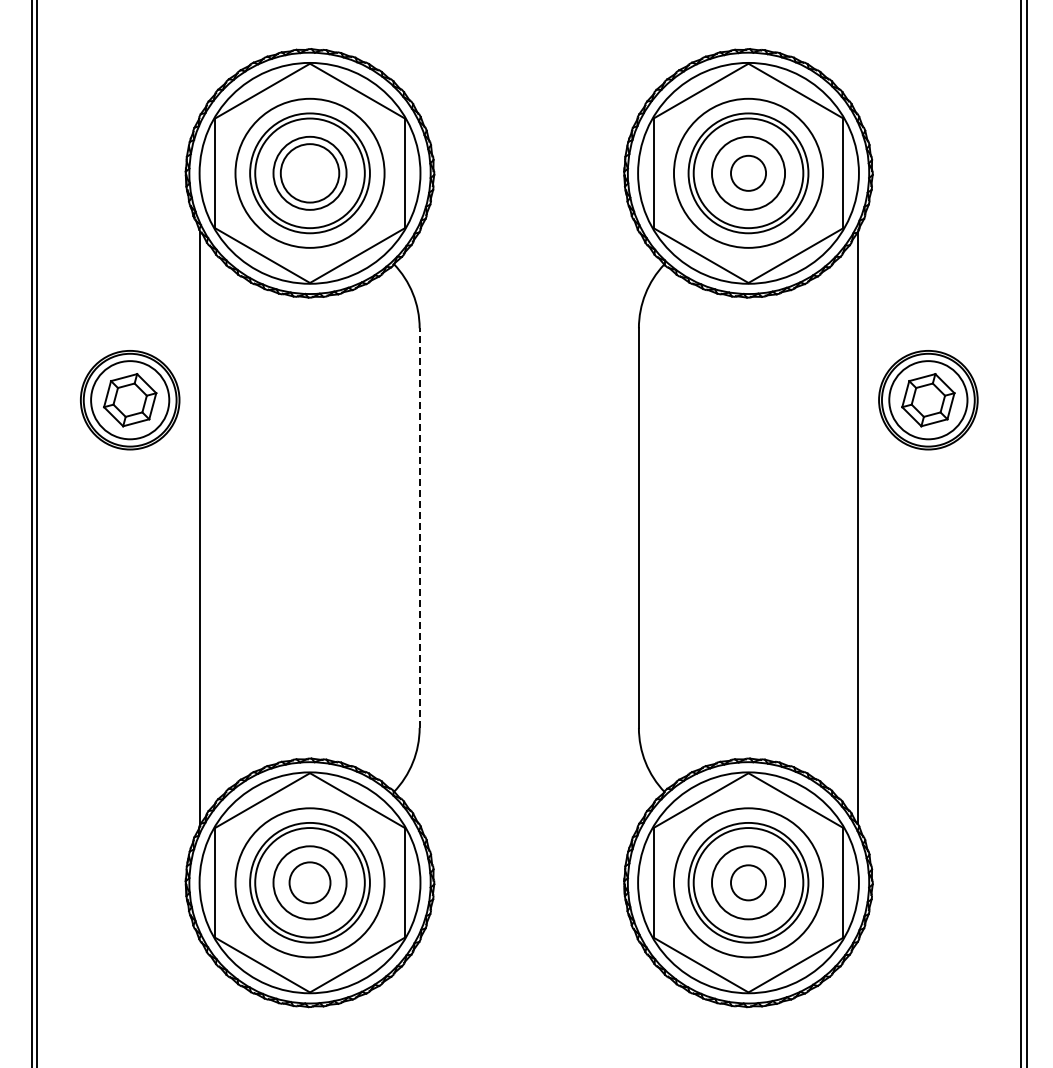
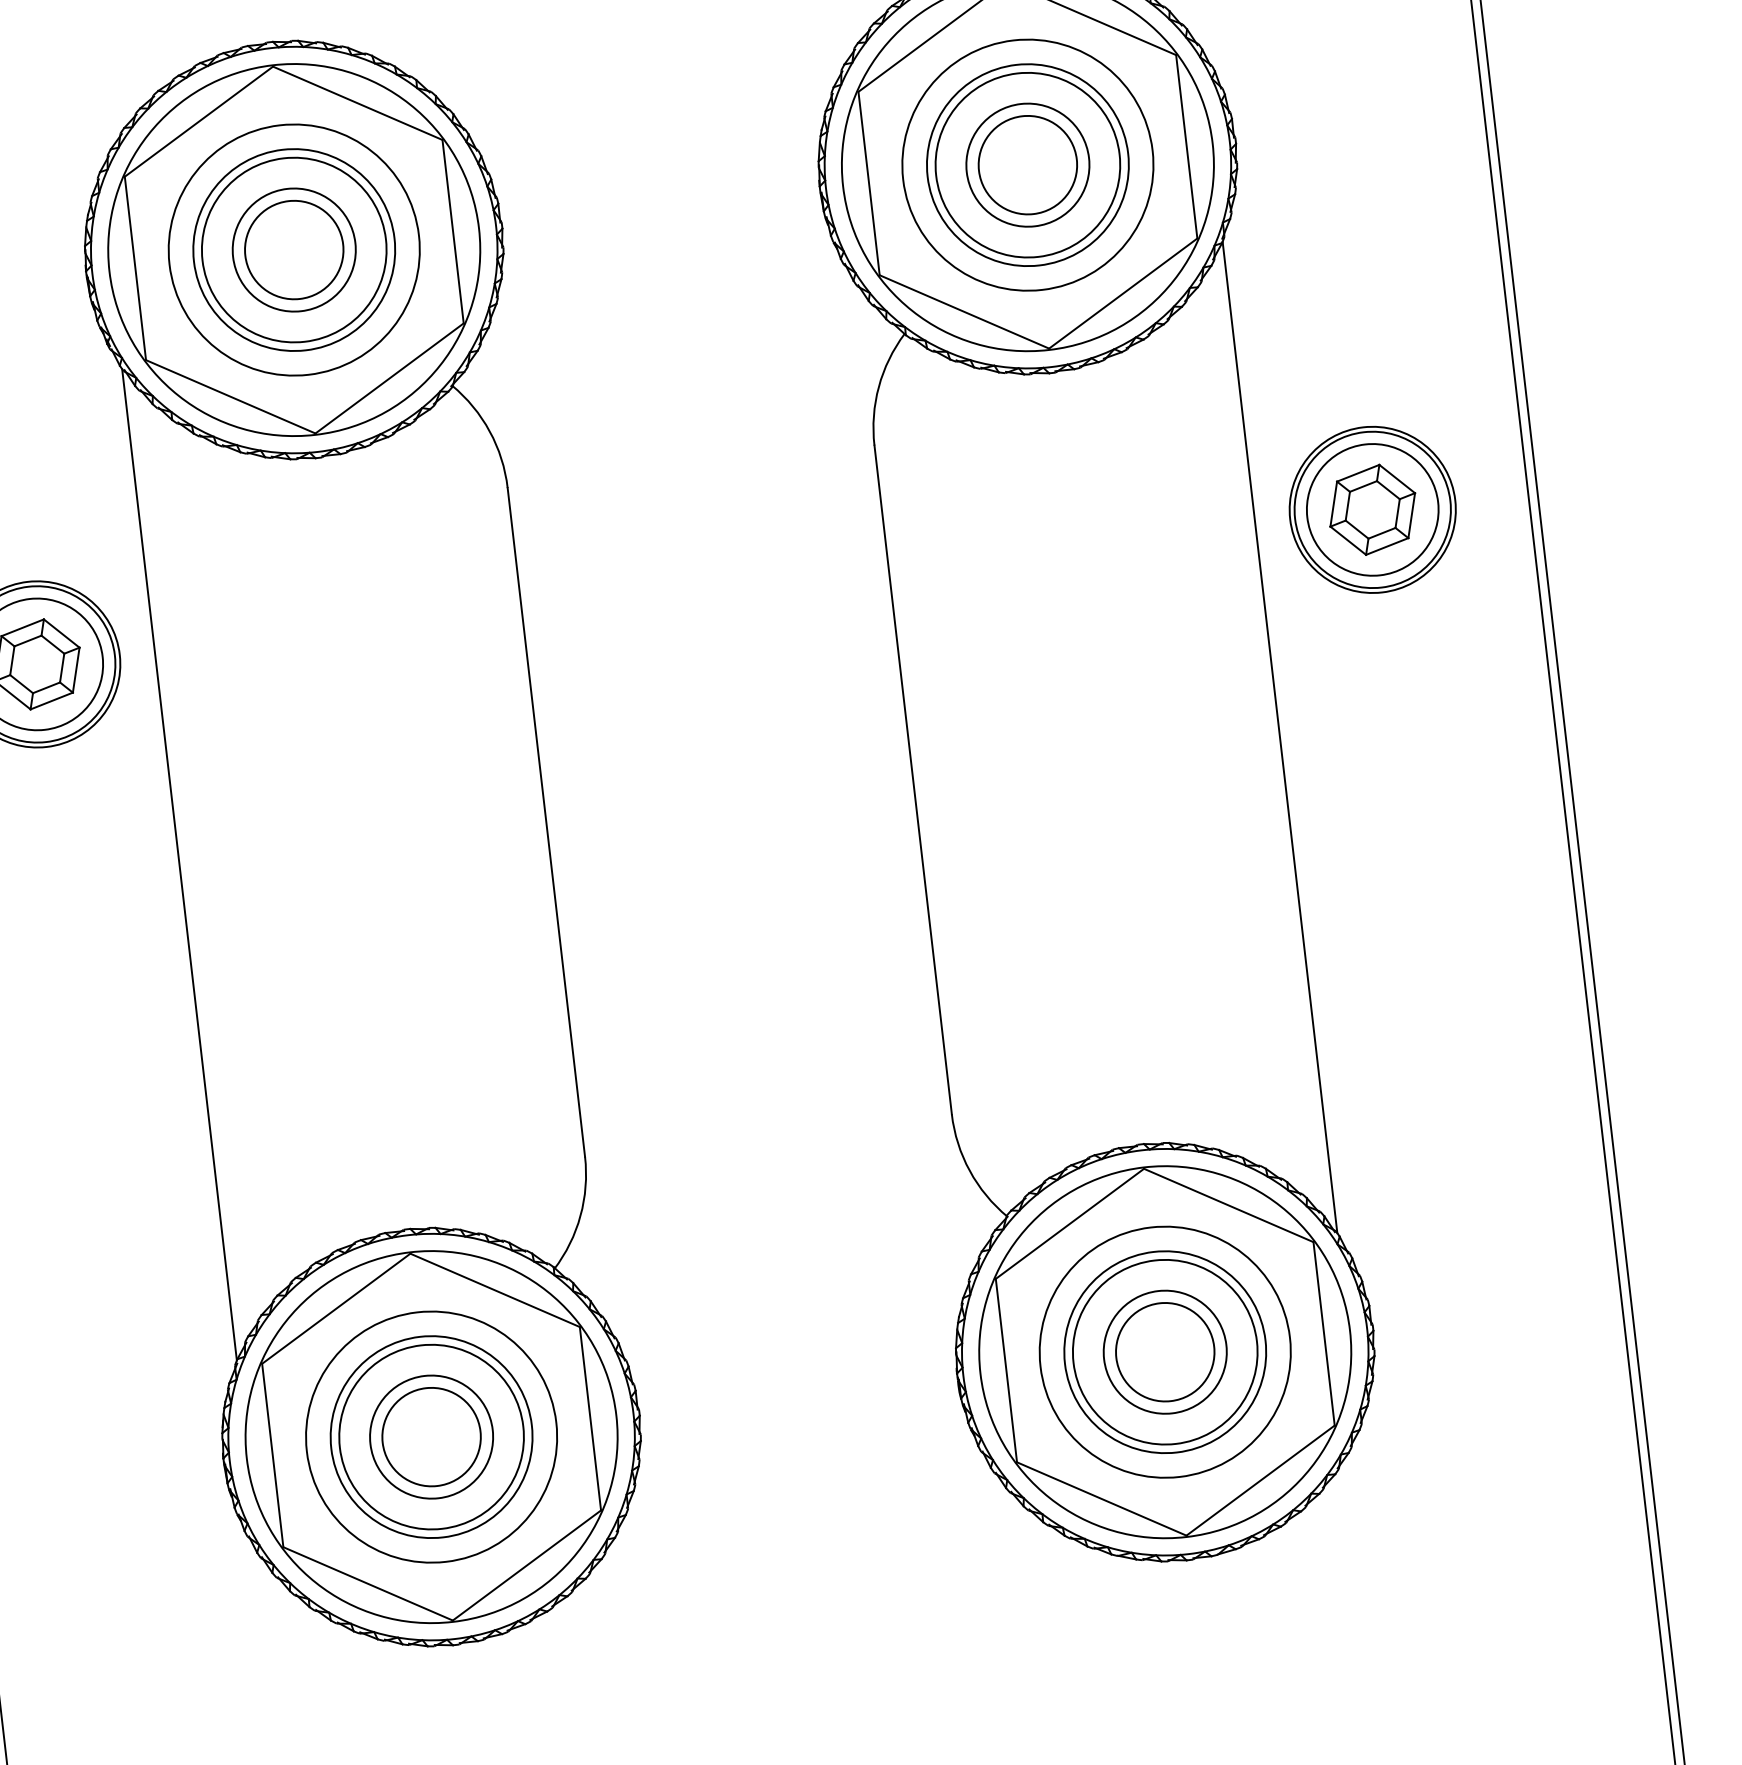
circle: (748, 173) -> (1027, 165), size x1.67
line: (419, 528) -> (546, 823), dashed -> solid
circle: (309, 882) -> (430, 1436), size x1.43
circle: (748, 882) -> (1165, 1351), size x1.67

